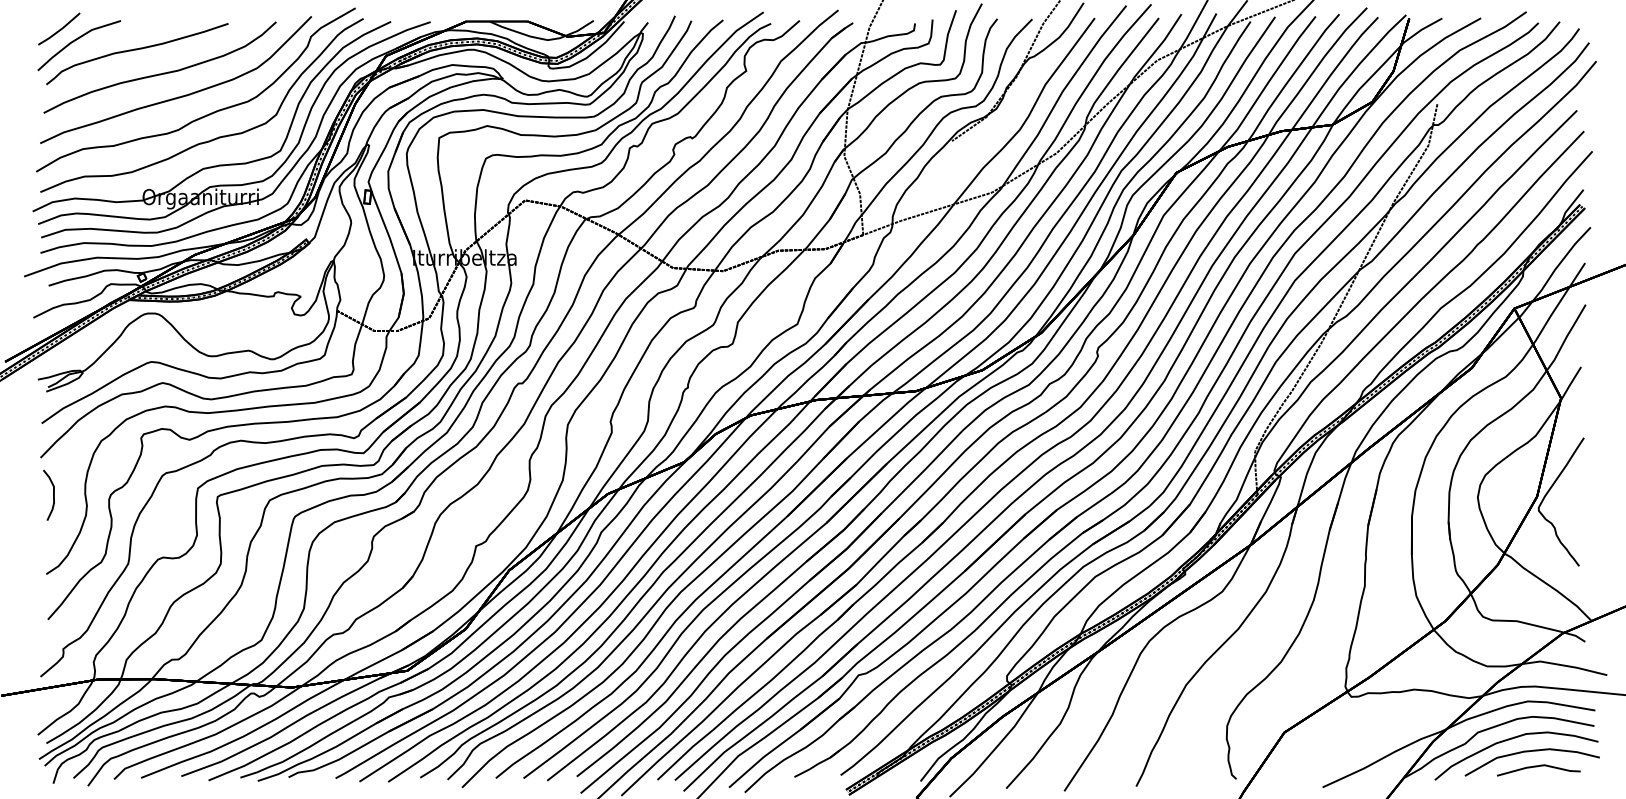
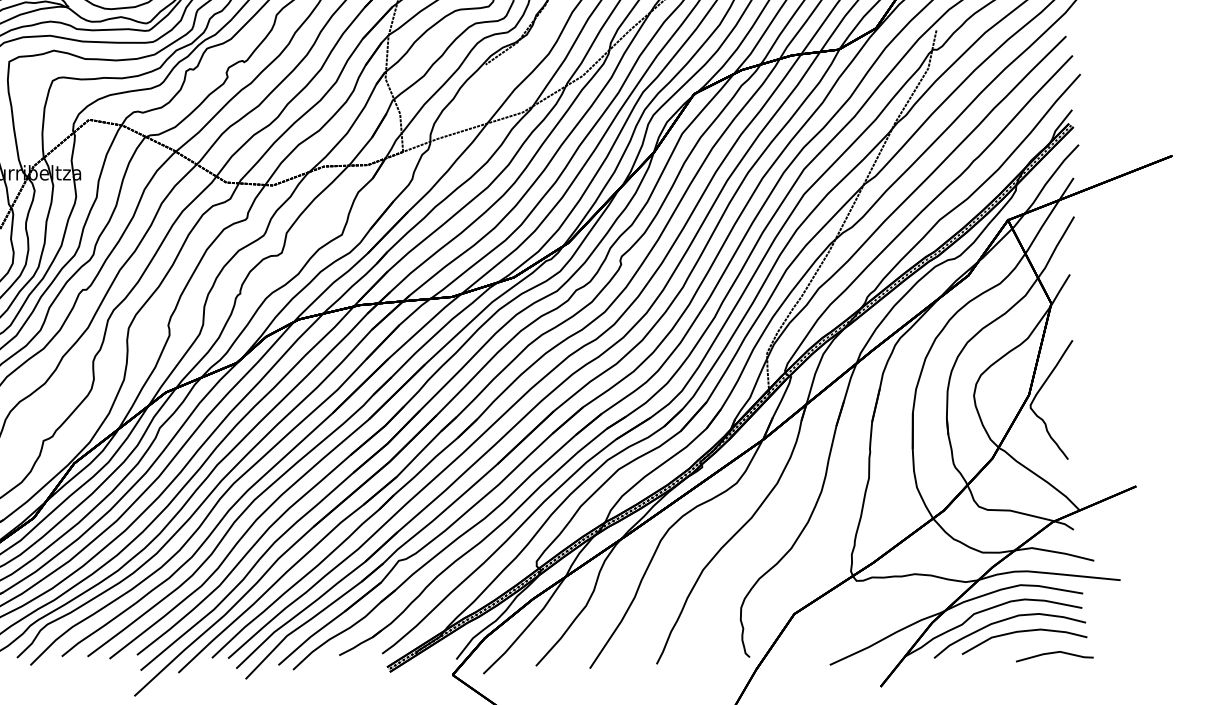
line: (1537, 767) -> (1053, 653), moved

